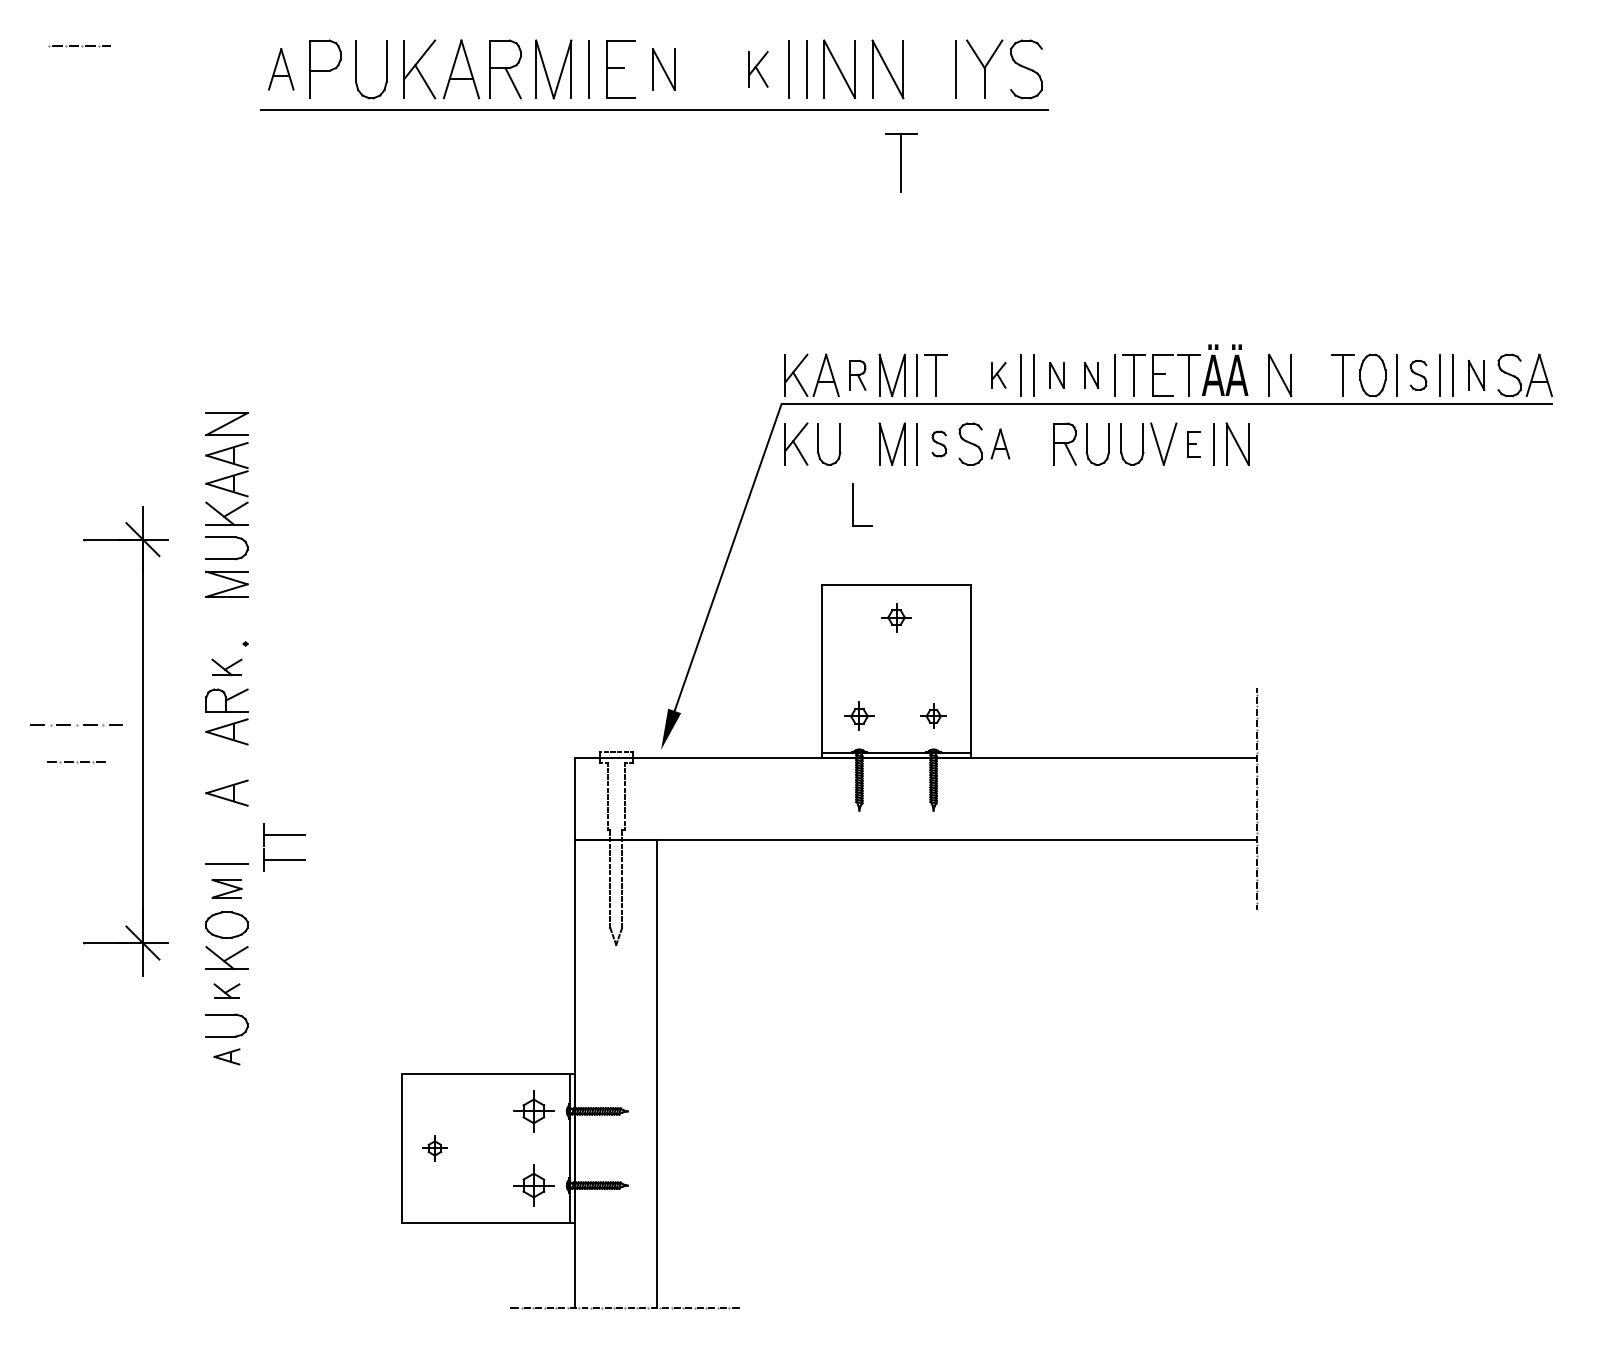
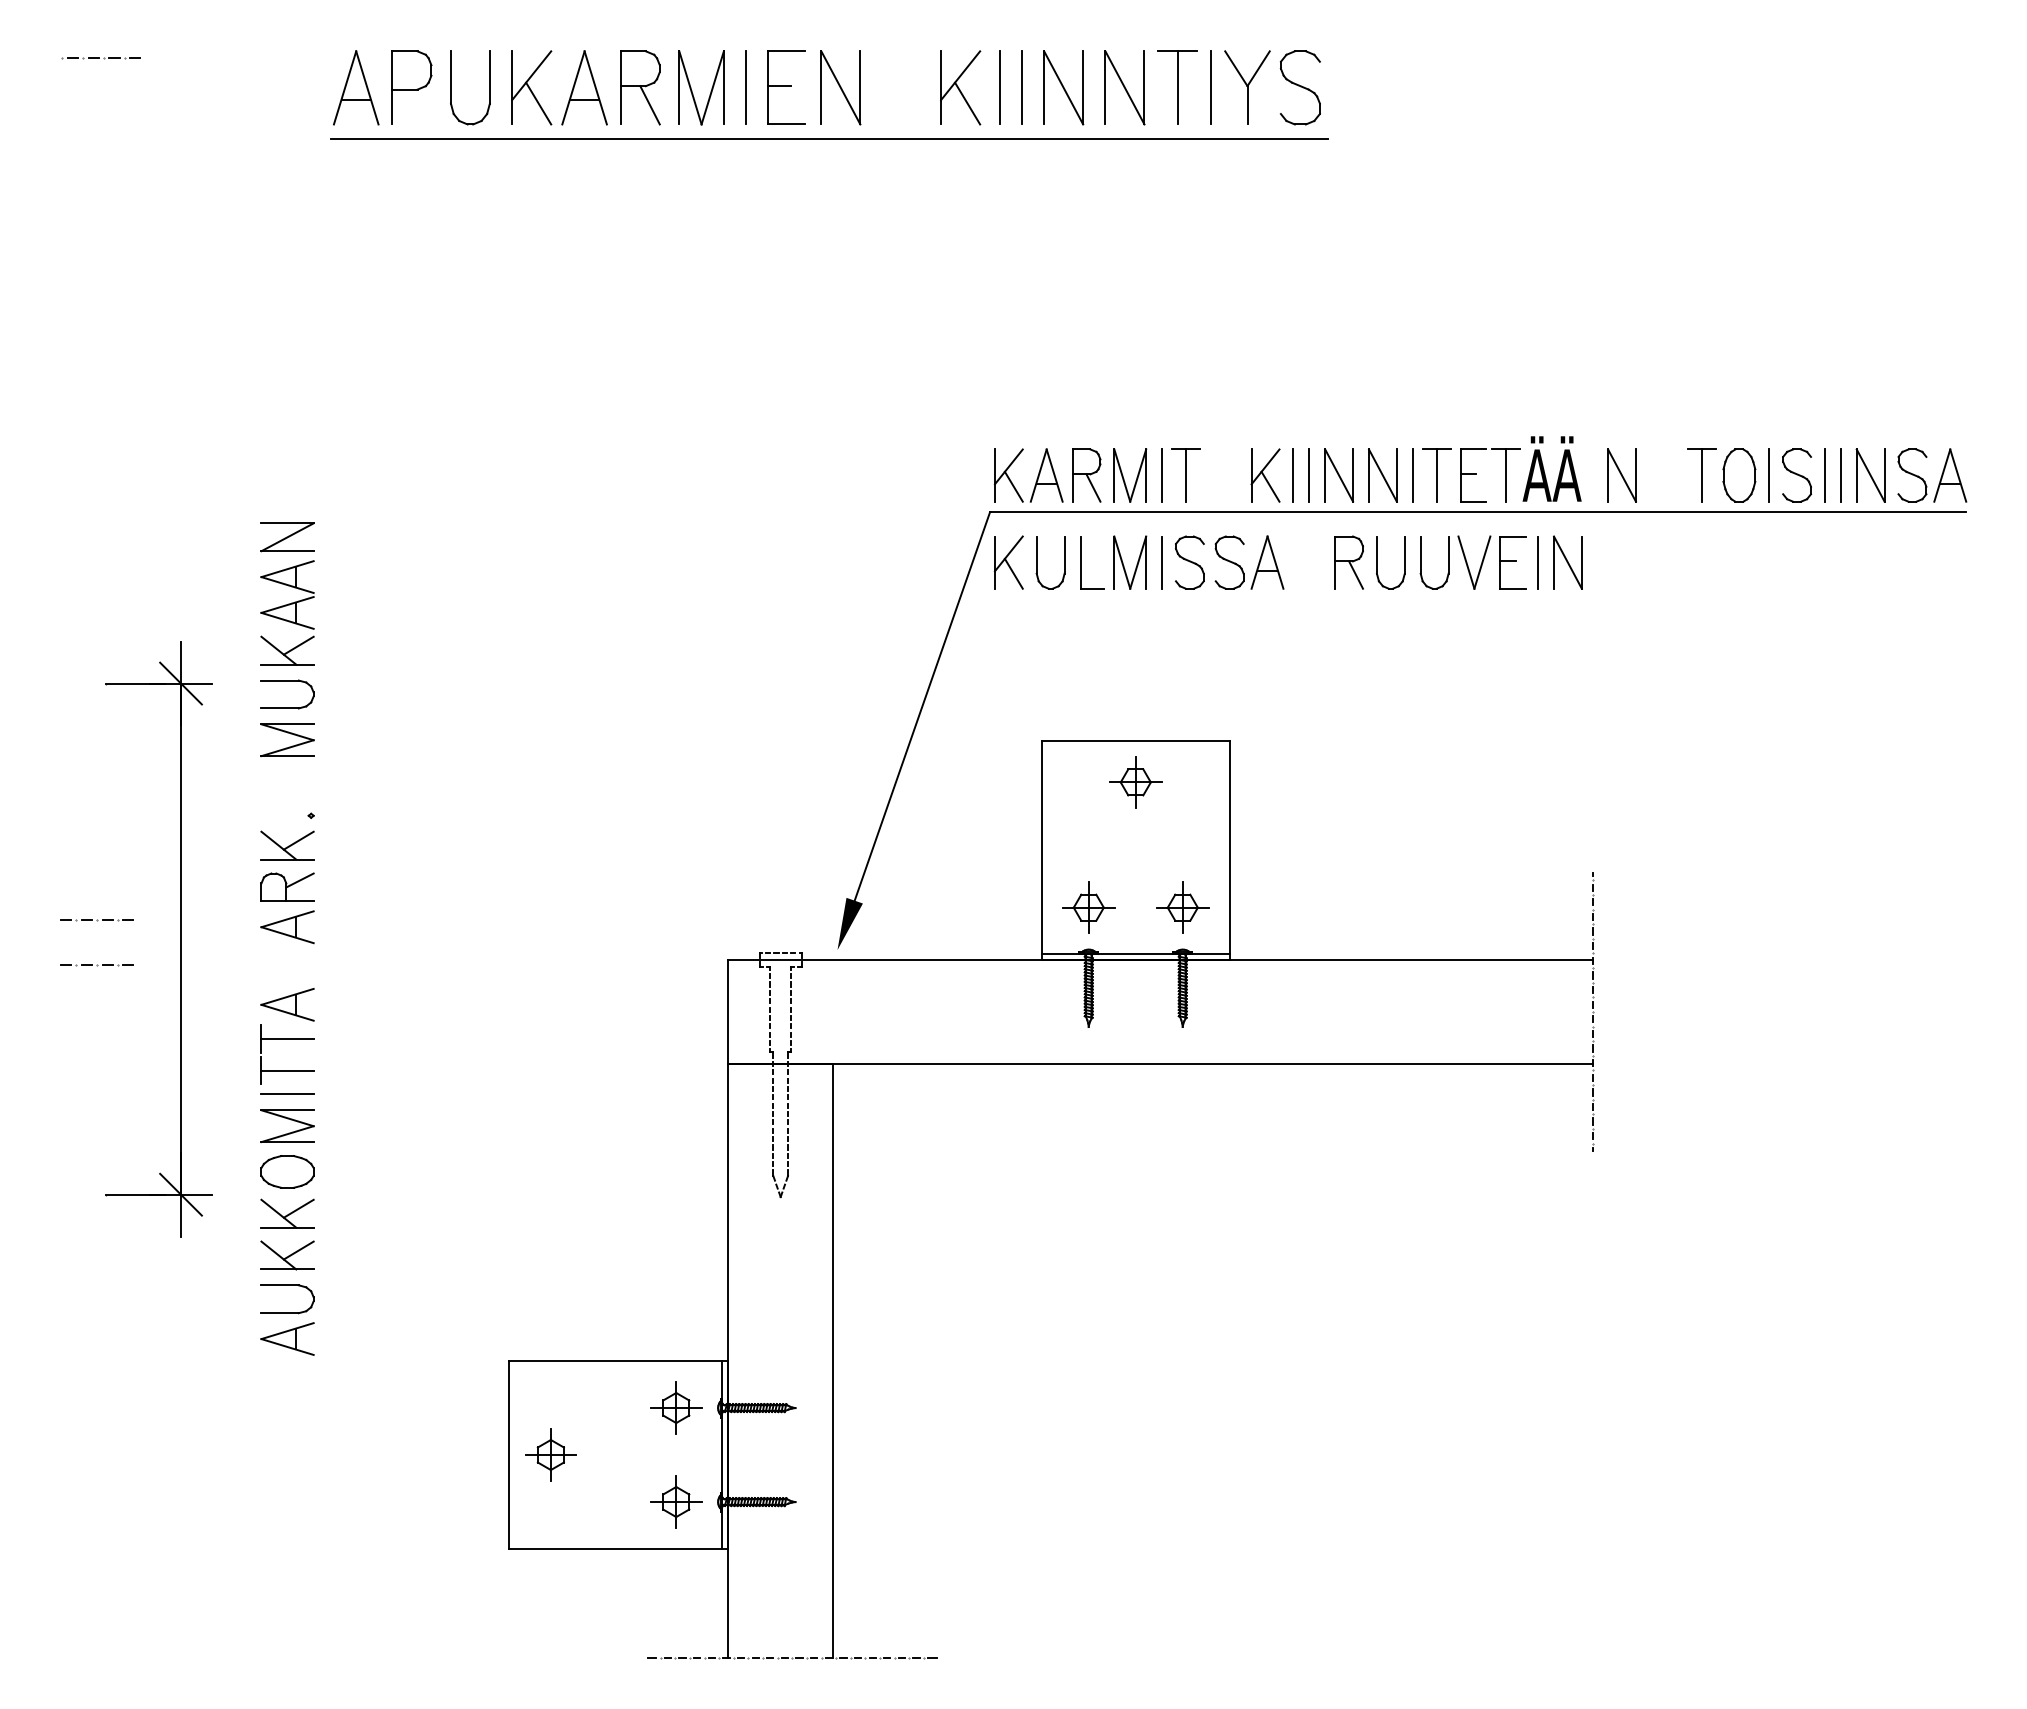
part: (281, 69) -> (356, 87), size x1.43
part: (663, 69) -> (840, 87), size x1.43
part: (758, 69) -> (960, 87), size x1.67
part: (901, 163) -> (1177, 87), moved
part: (857, 375) -> (1086, 475), size x1.43
part: (998, 375) -> (1265, 475), size x1.67
part: (1056, 375) -> (1338, 475), size x1.67
part: (1091, 375) -> (1382, 475), size x1.67
part: (1418, 375) -> (1797, 475), size x1.43
part: (1476, 375) -> (1870, 475), size x1.43
part: (938, 444) -> (1189, 562), size x1.67
part: (1000, 444) -> (1267, 562), size x1.43
part: (1193, 444) -> (1512, 562), size x1.67
part: (853, 504) -> (1081, 562), moved
part: (896, 617) -> (1135, 782), size x1.43
part: (226, 667) -> (287, 845), size x1.43
part: (859, 716) -> (1088, 907), size x1.43
part: (933, 716) -> (1182, 907), size x1.67
part: (76, 726) -> (96, 920), size x0.62
part: (284, 835) -> (287, 1039), moved
part: (226, 888) -> (287, 1125), size x1.43
part: (226, 991) -> (287, 1255), size x1.67
part: (226, 1056) -> (287, 1338), size x1.67
part: (434, 1148) -> (550, 1454), size x1.67

